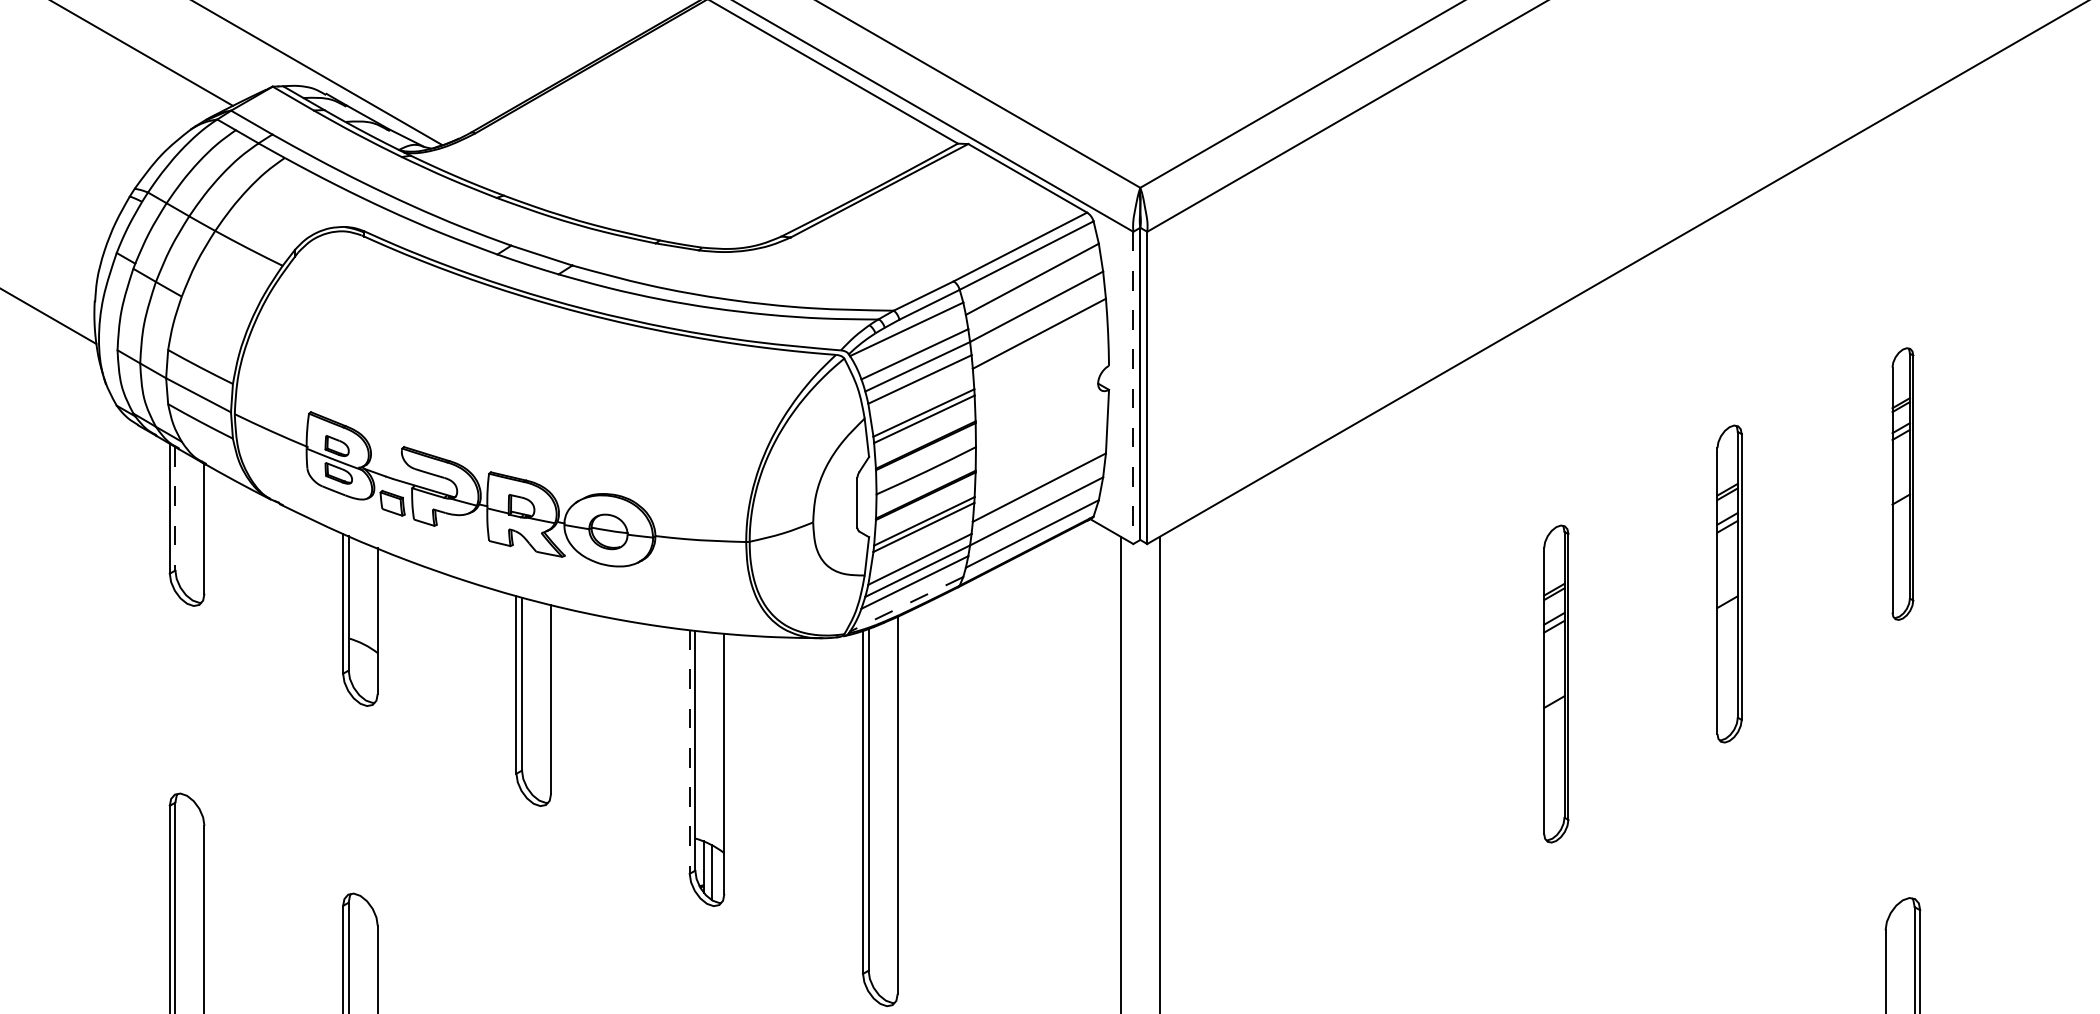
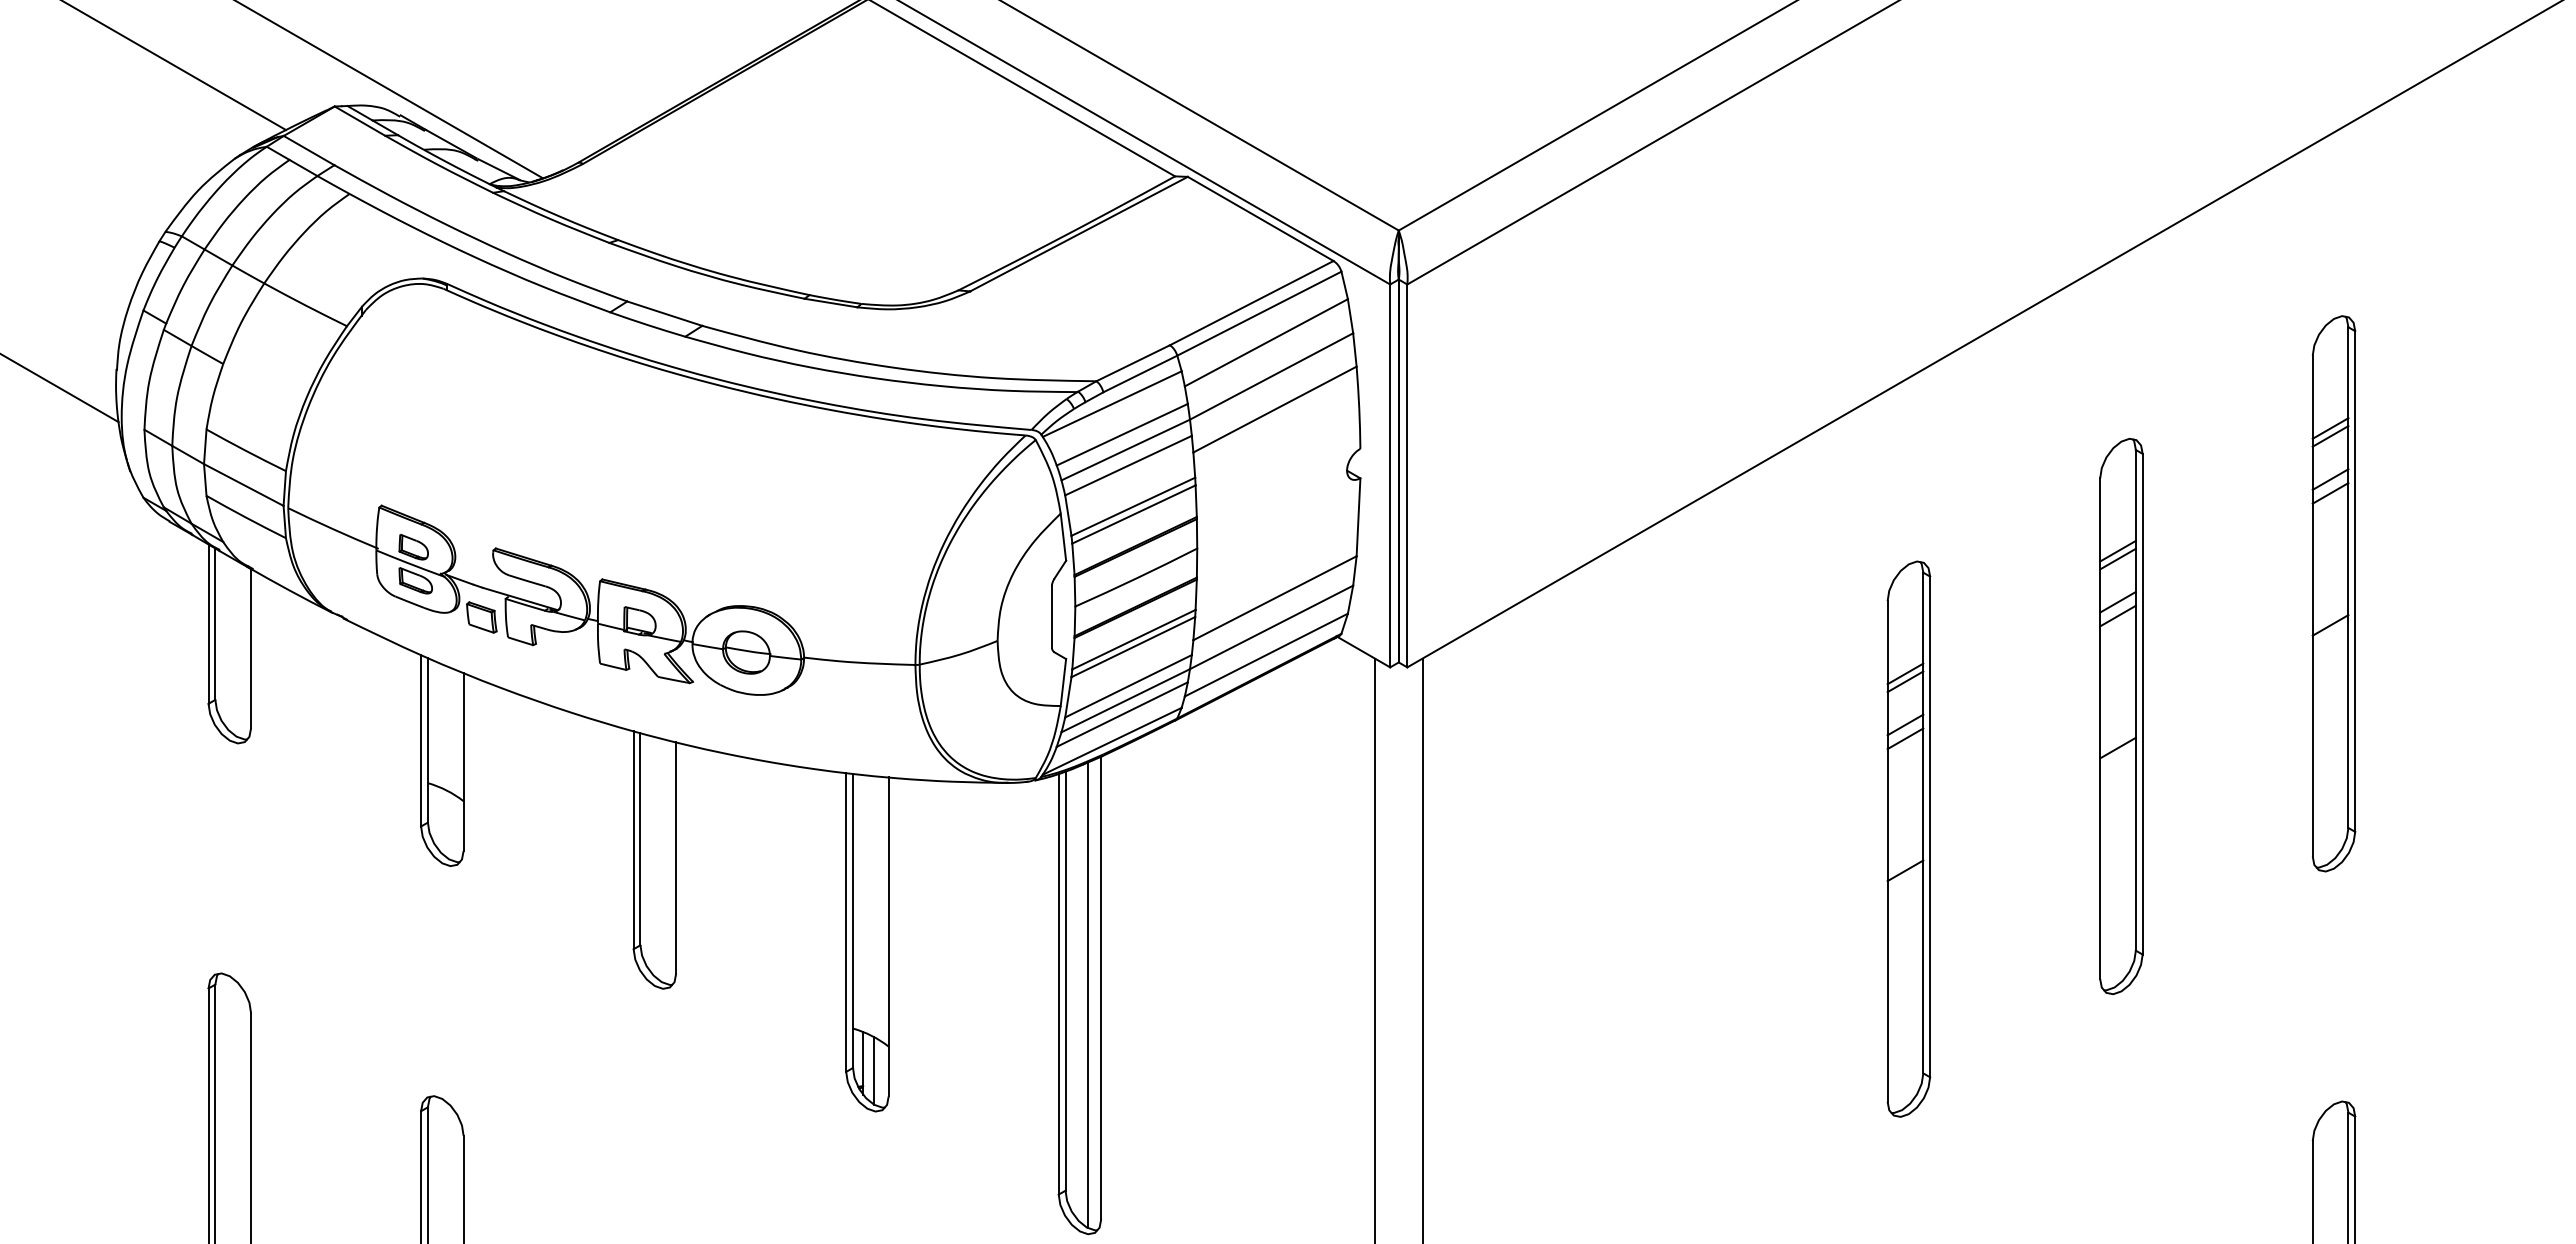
line: (1133, 388) -> (1390, 476), dashed -> solid
part: (1902, 483) -> (2333, 593), size x1.67
line: (175, 509) -> (215, 624), dashed -> solid
part: (1729, 584) -> (2121, 716), size x1.43
line: (906, 604) -> (1111, 741), dashed -> solid
part: (1555, 683) -> (1908, 838), size x1.43
line: (690, 752) -> (846, 923), dashed -> solid
line: (887, 811) -> (1088, 995), added

